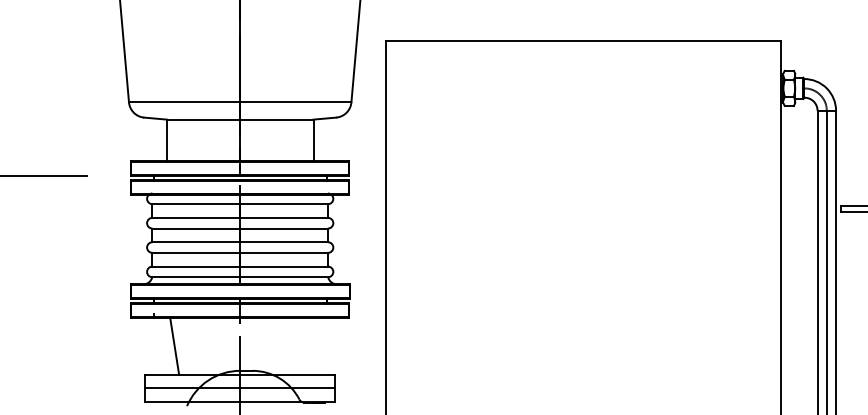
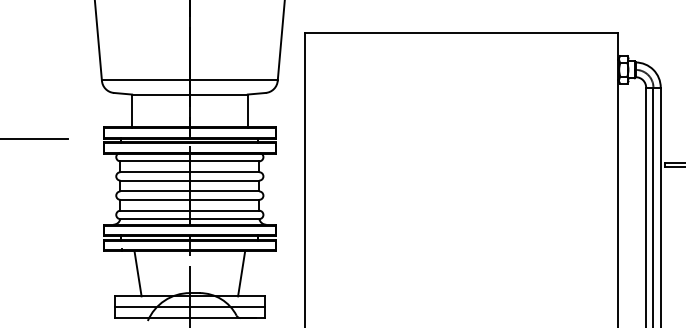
line: (305, 345) -> (241, 273), added

